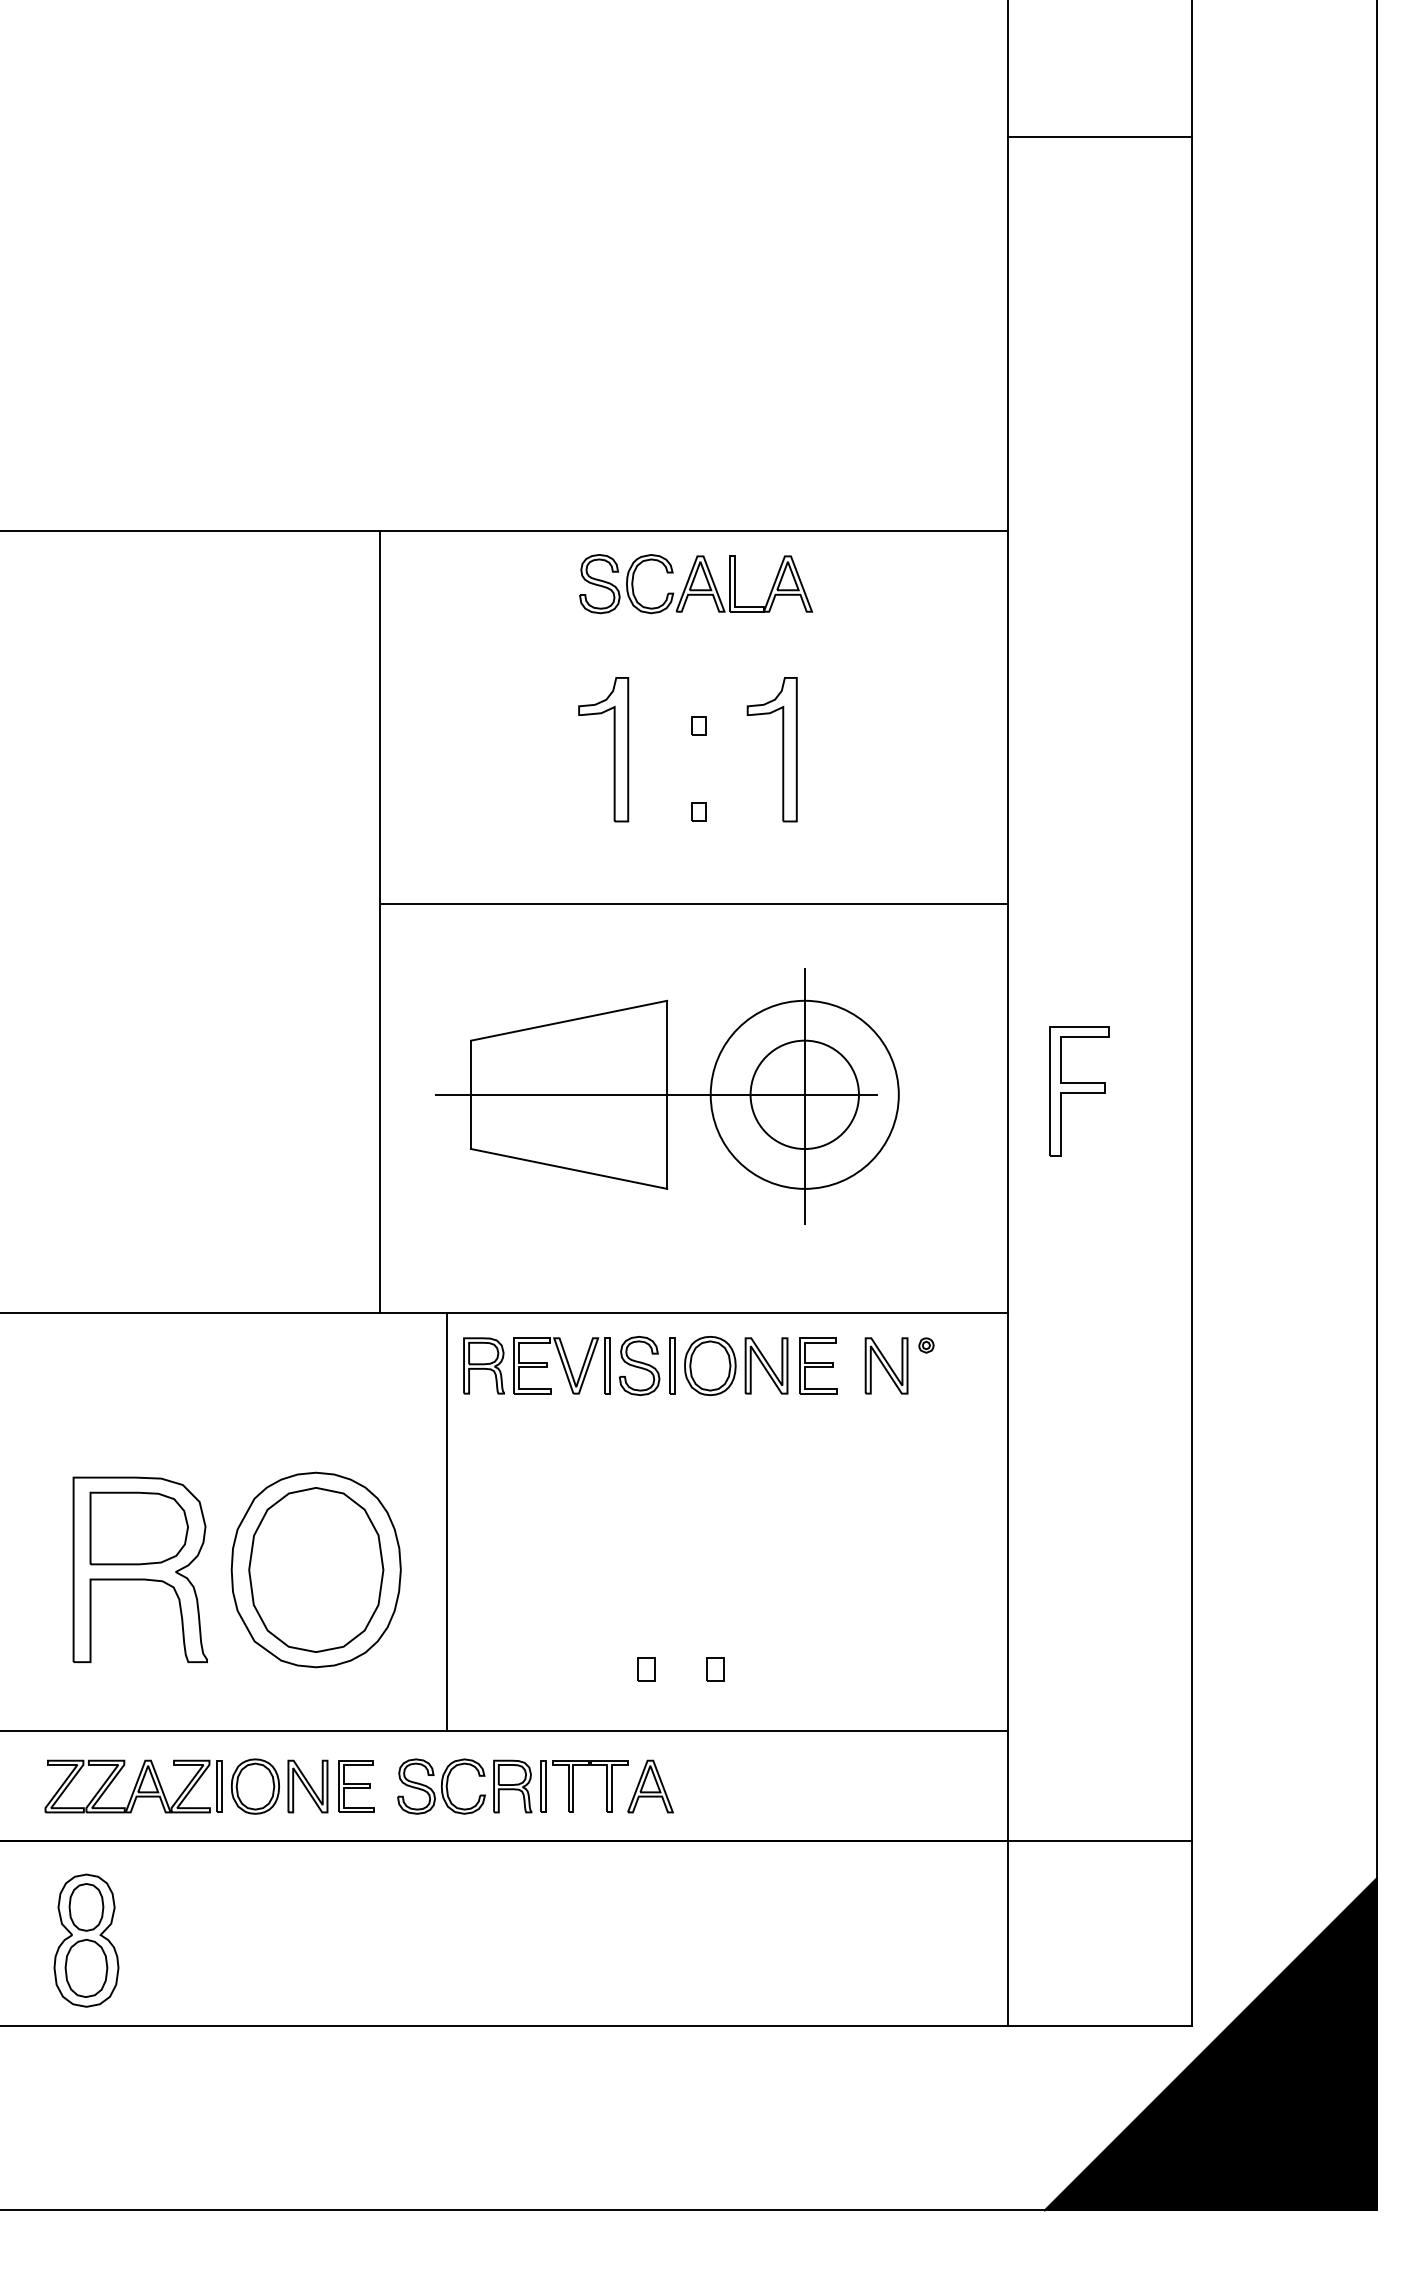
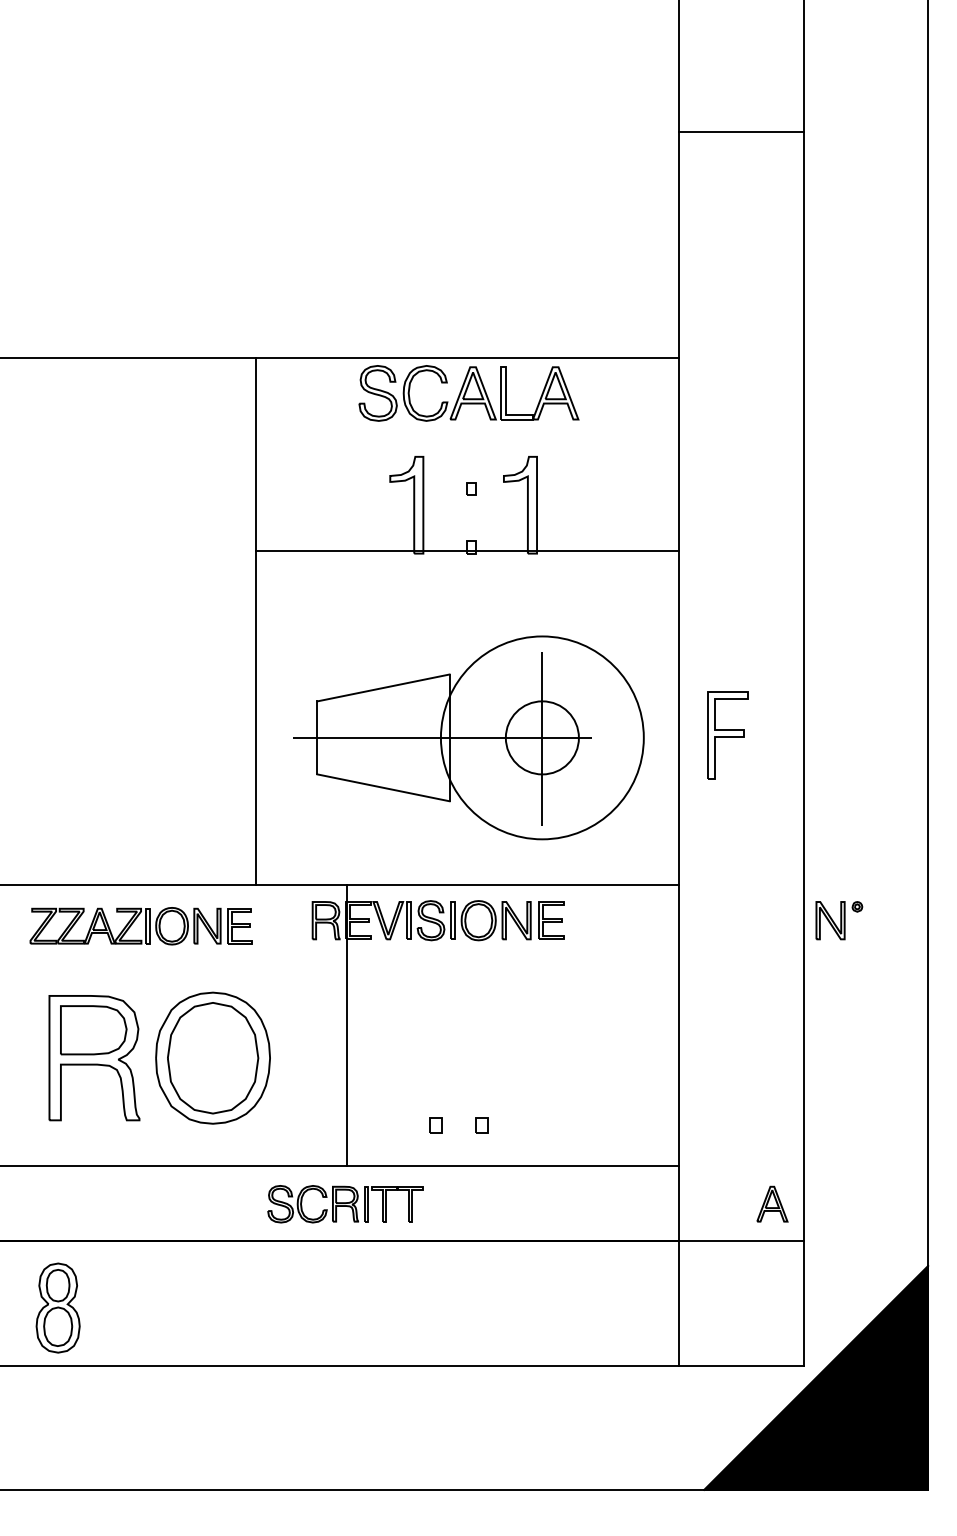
line: (1100, 137) -> (741, 132), moved
part: (696, 583) -> (469, 393), size x1.4
line: (693, 904) -> (467, 551), moved
circle: (803, 1094) -> (541, 737), size x1.6
part: (899, 1365) -> (839, 920), moved
line: (447, 1521) -> (347, 1025), moved
part: (650, 1785) -> (772, 1203), moved
part: (208, 1787) -> (140, 926), moved

